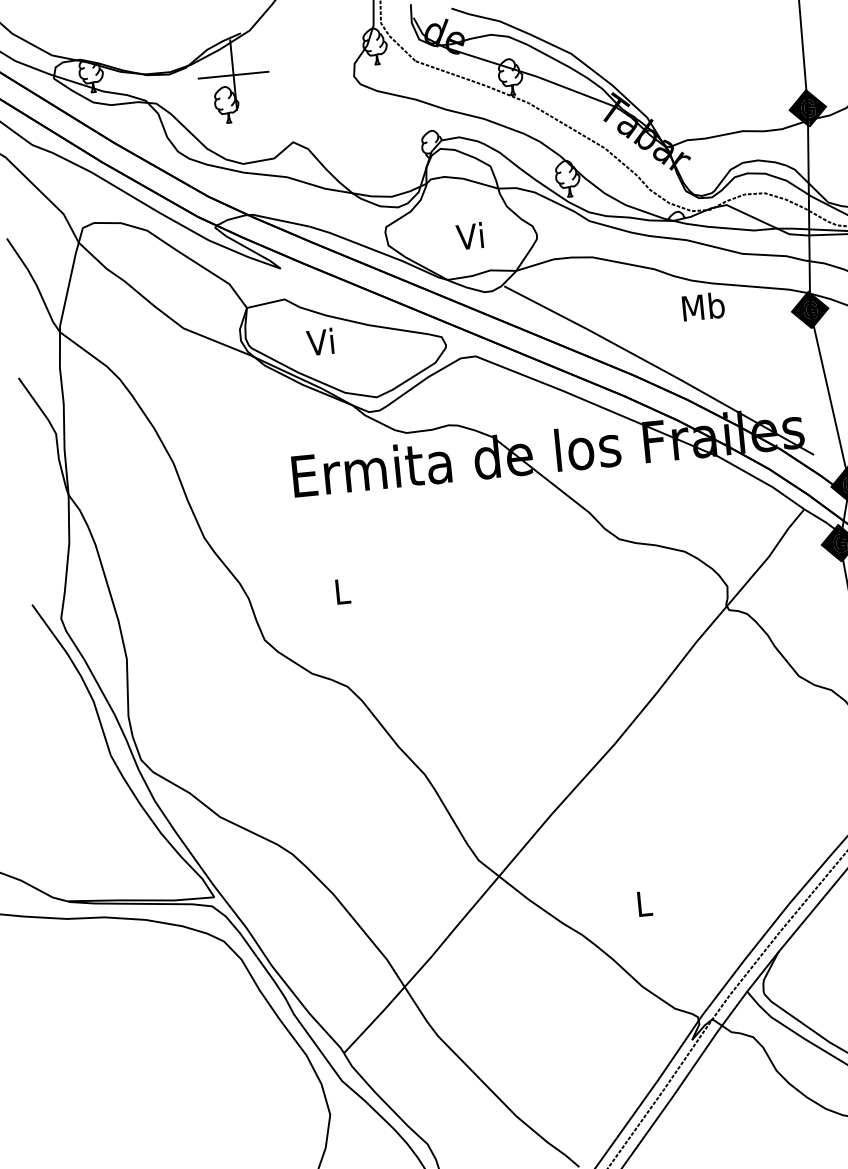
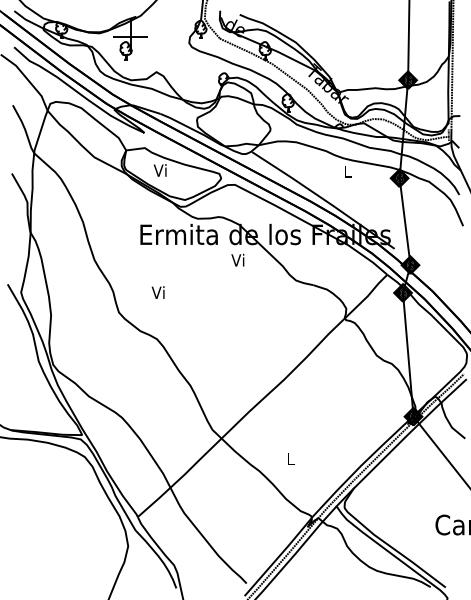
text: (468, 234) -> (237, 259), moved
text: (702, 306) -> (347, 171), Mb -> L
text: (339, 591) -> (157, 292), L -> Vi

